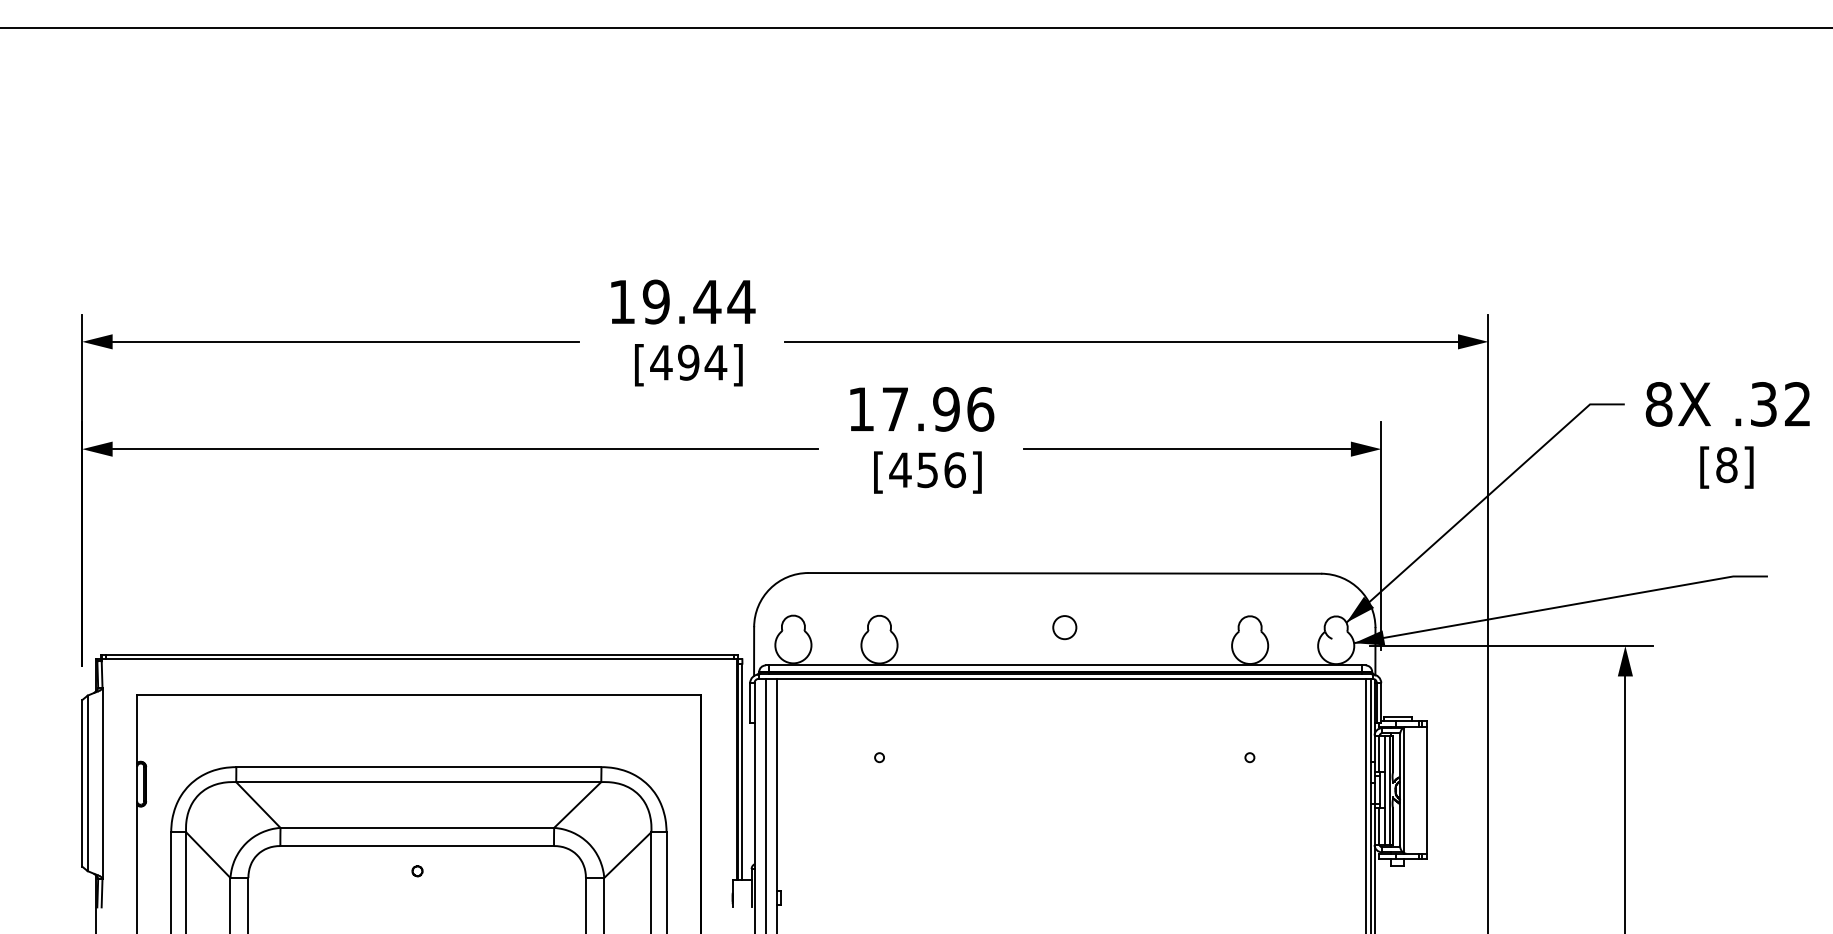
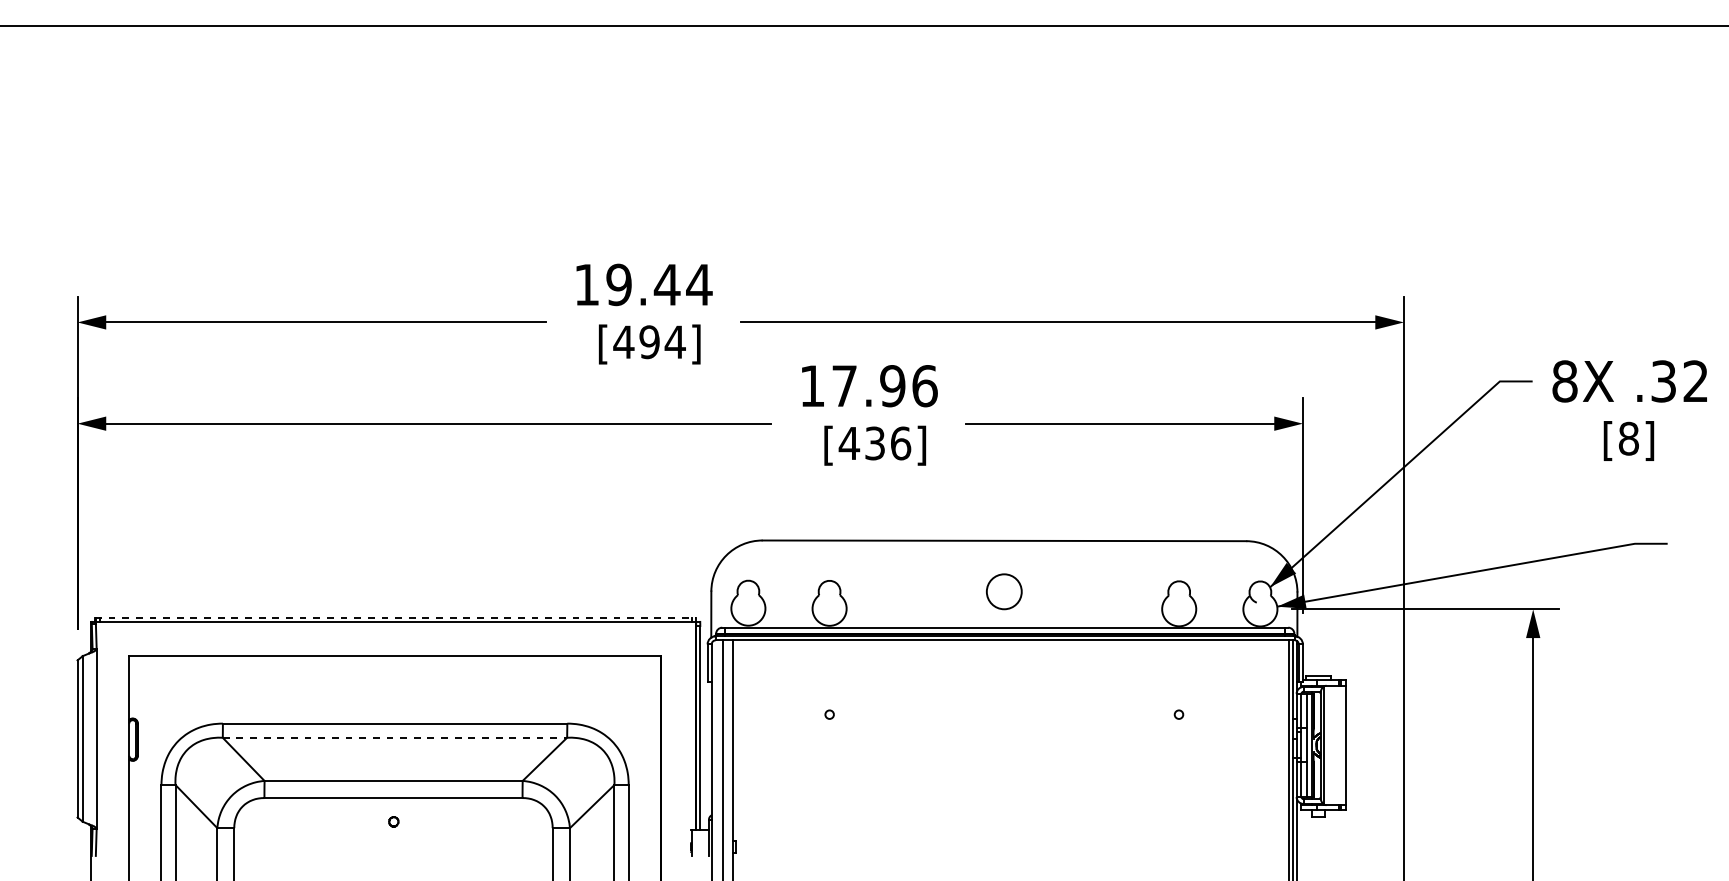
text: (927, 469) -> (874, 442), [456] -> [436]
circle: (1064, 627) -> (1004, 591), size x1.6
line: (419, 654) -> (395, 617), solid -> dashed
line: (418, 782) -> (394, 738), solid -> dashed

